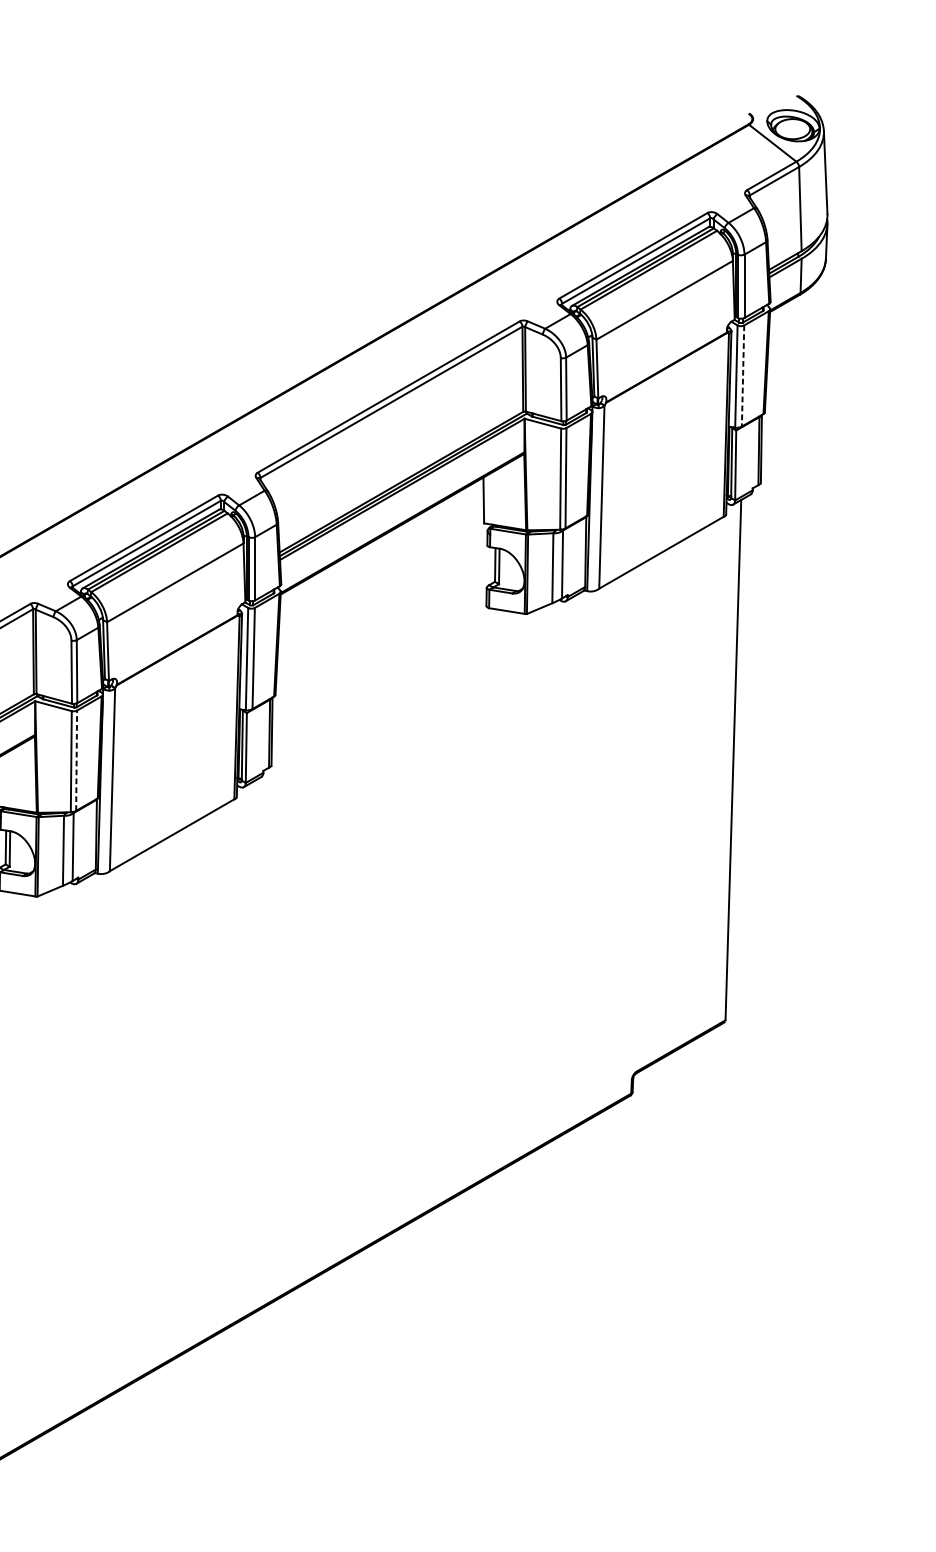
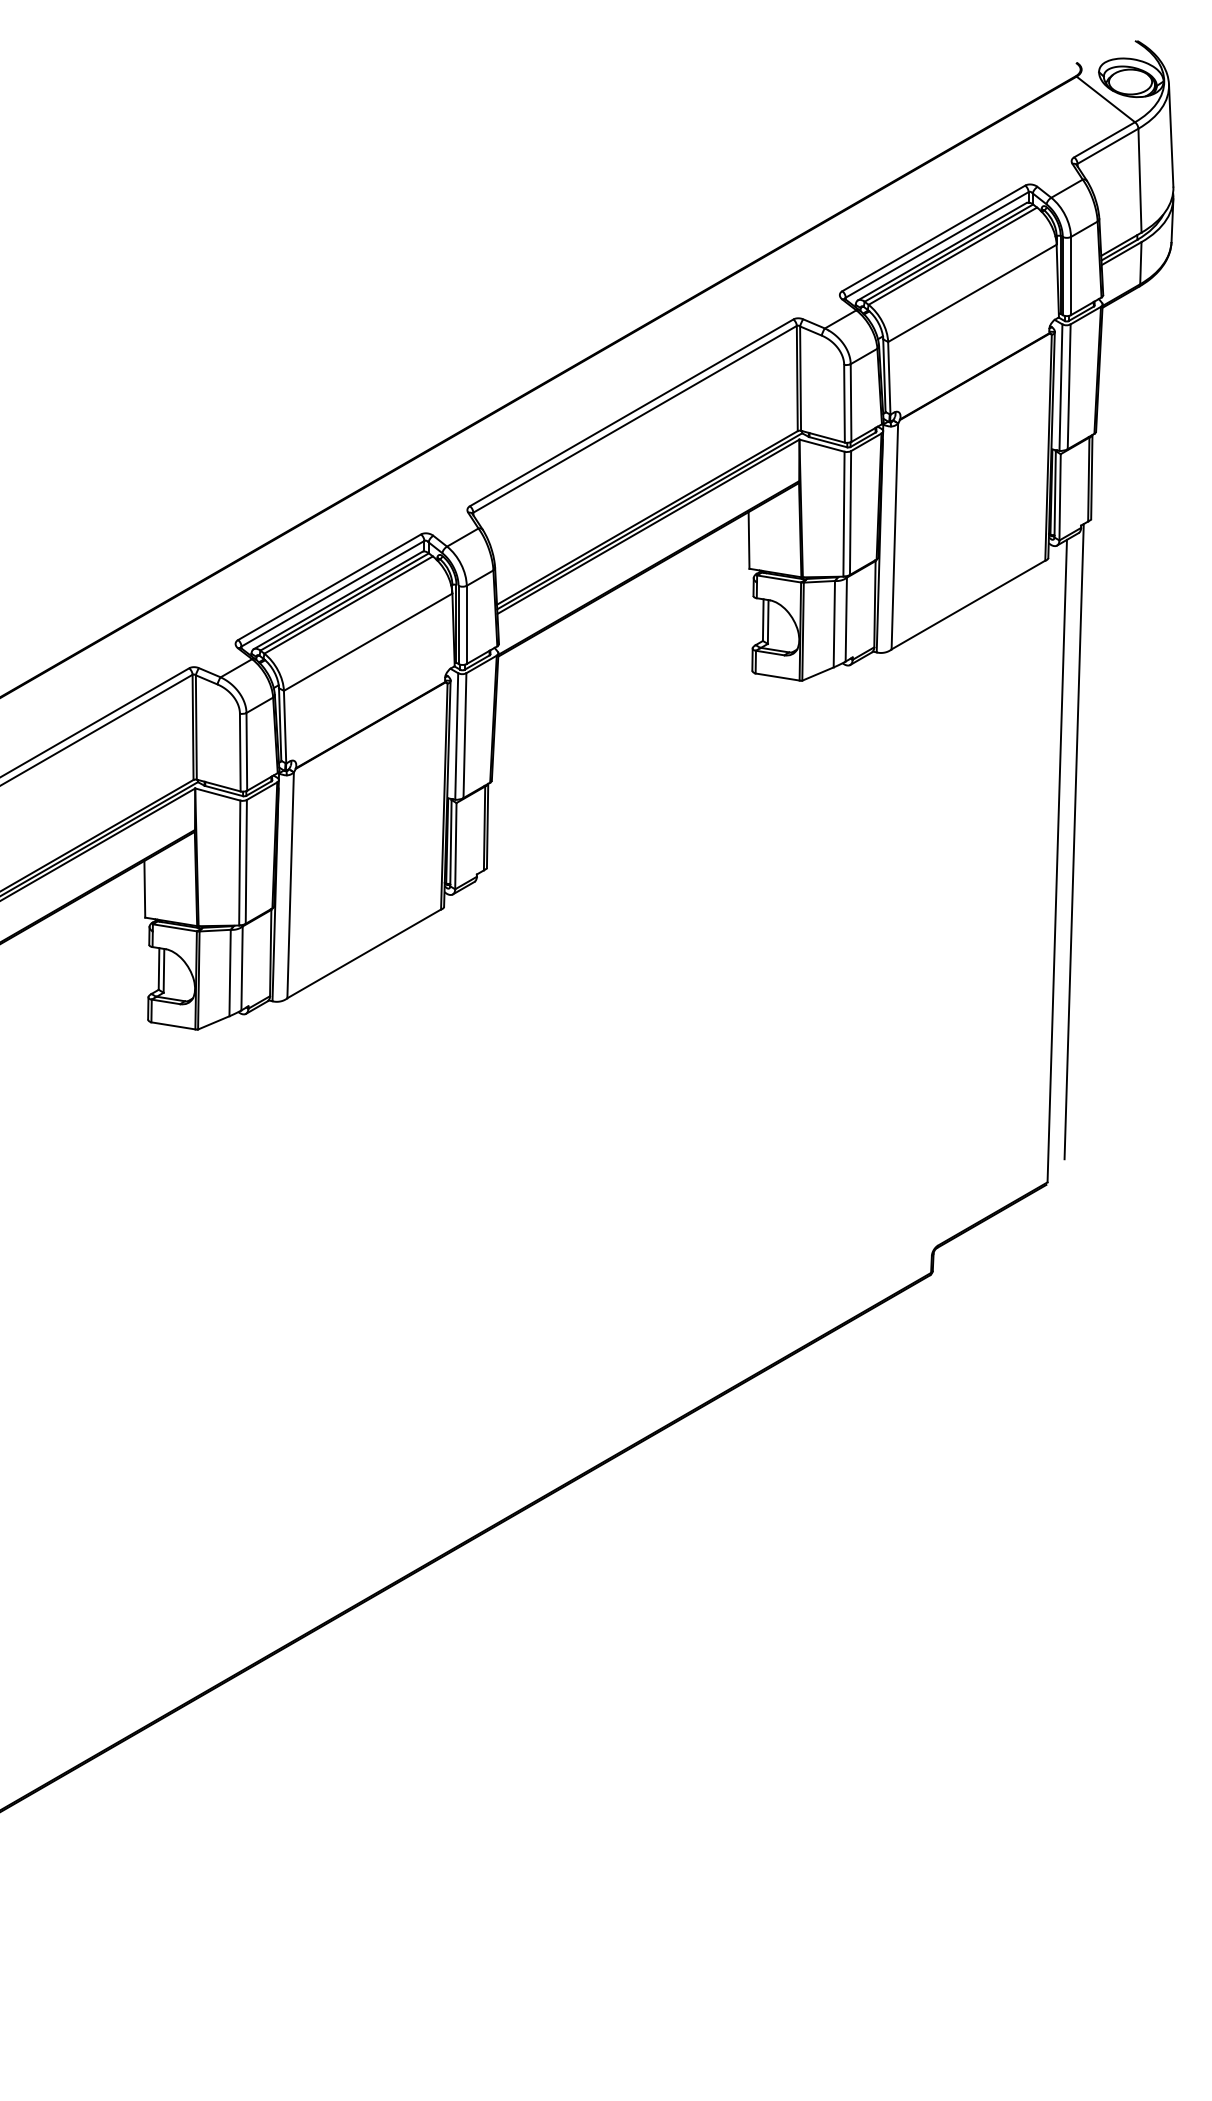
line: (743, 376) -> (1069, 387), dashed -> solid
line: (746, 744) -> (1073, 841), added
line: (76, 760) -> (246, 861), dashed -> solid

